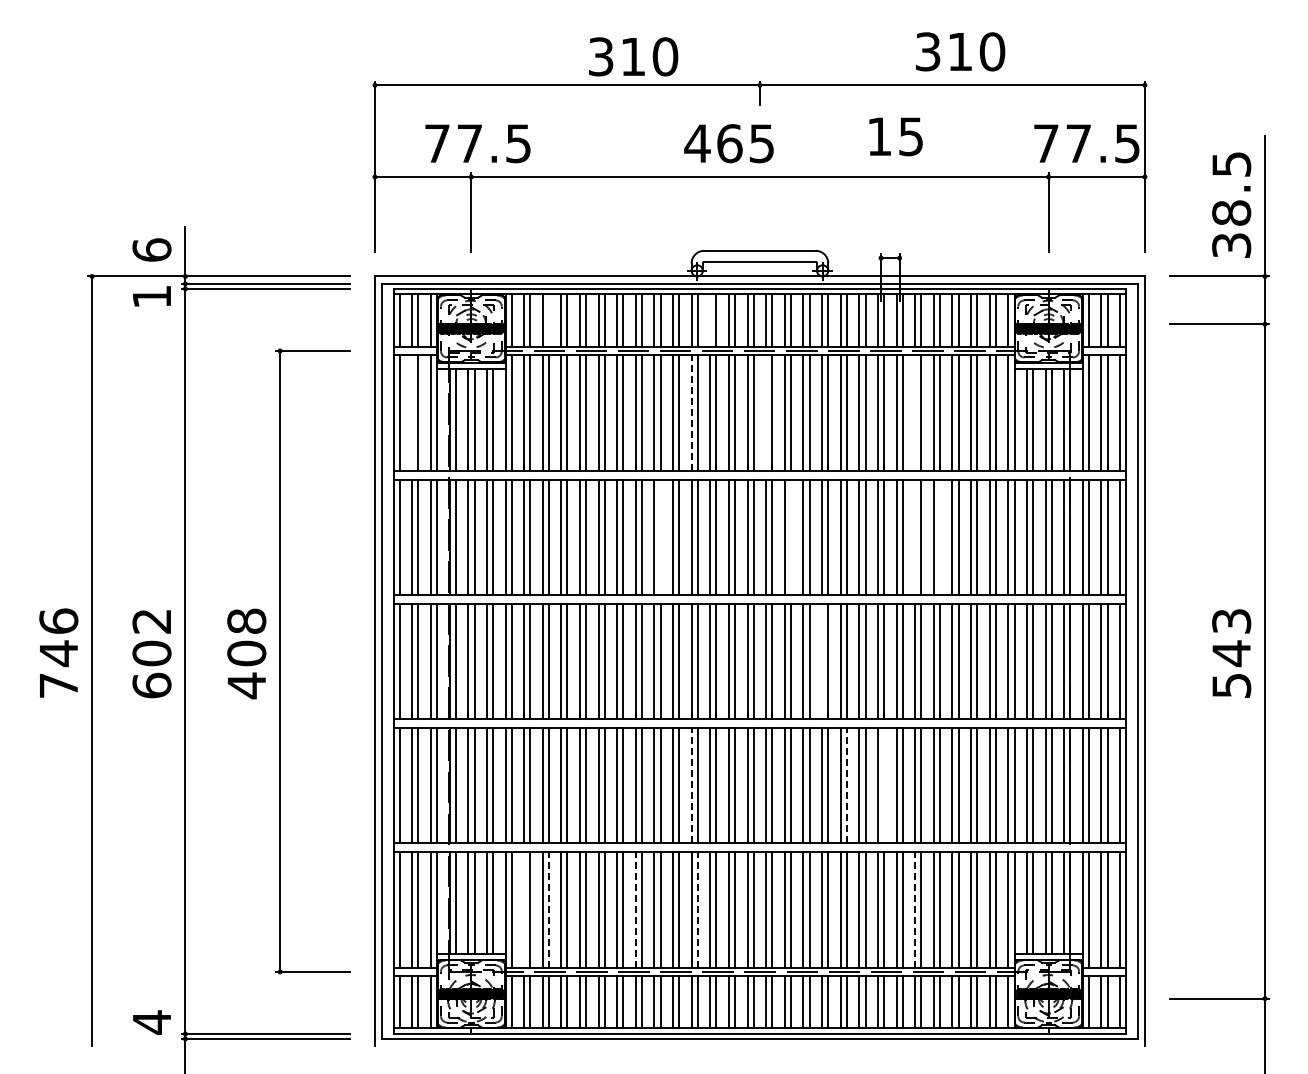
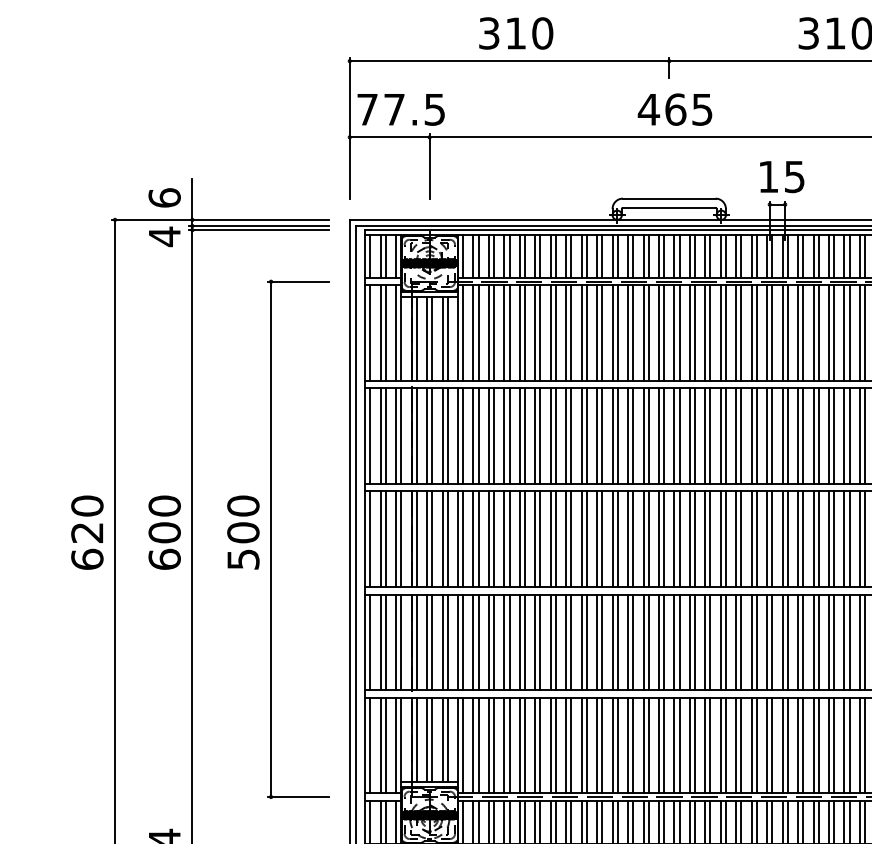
text: (633, 56) -> (516, 33), moved
text: (895, 136) -> (781, 176), moved
text: (477, 143) -> (400, 109), moved
text: (728, 143) -> (674, 109), moved
text: (151, 296) -> (164, 236), 1 -> 4
line: (548, 320) -> (493, 256), added
line: (710, 320) -> (628, 256), added
line: (412, 412) -> (380, 332), added
line: (766, 412) -> (674, 332), added
line: (915, 412) -> (798, 332), added
line: (691, 413) -> (612, 333), dashed -> solid
line: (660, 537) -> (586, 436), added
line: (791, 537) -> (695, 436), added
line: (915, 537) -> (798, 436), added
line: (940, 537) -> (819, 436), added
text: (151, 620) -> (164, 505), 602 -> 600
text: (58, 653) -> (87, 532), 746 -> 620
text: (246, 653) -> (243, 532), 408 -> 500
line: (822, 661) -> (721, 539), added
line: (691, 785) -> (612, 642), dashed -> solid
line: (846, 785) -> (741, 642), dashed -> solid
line: (884, 785) -> (772, 642), added
line: (524, 909) -> (473, 745), added
line: (548, 909) -> (493, 745), dashed -> solid
line: (635, 909) -> (565, 745), dashed -> solid
line: (697, 909) -> (617, 745), dashed -> solid
line: (915, 909) -> (798, 745), dashed -> solid

